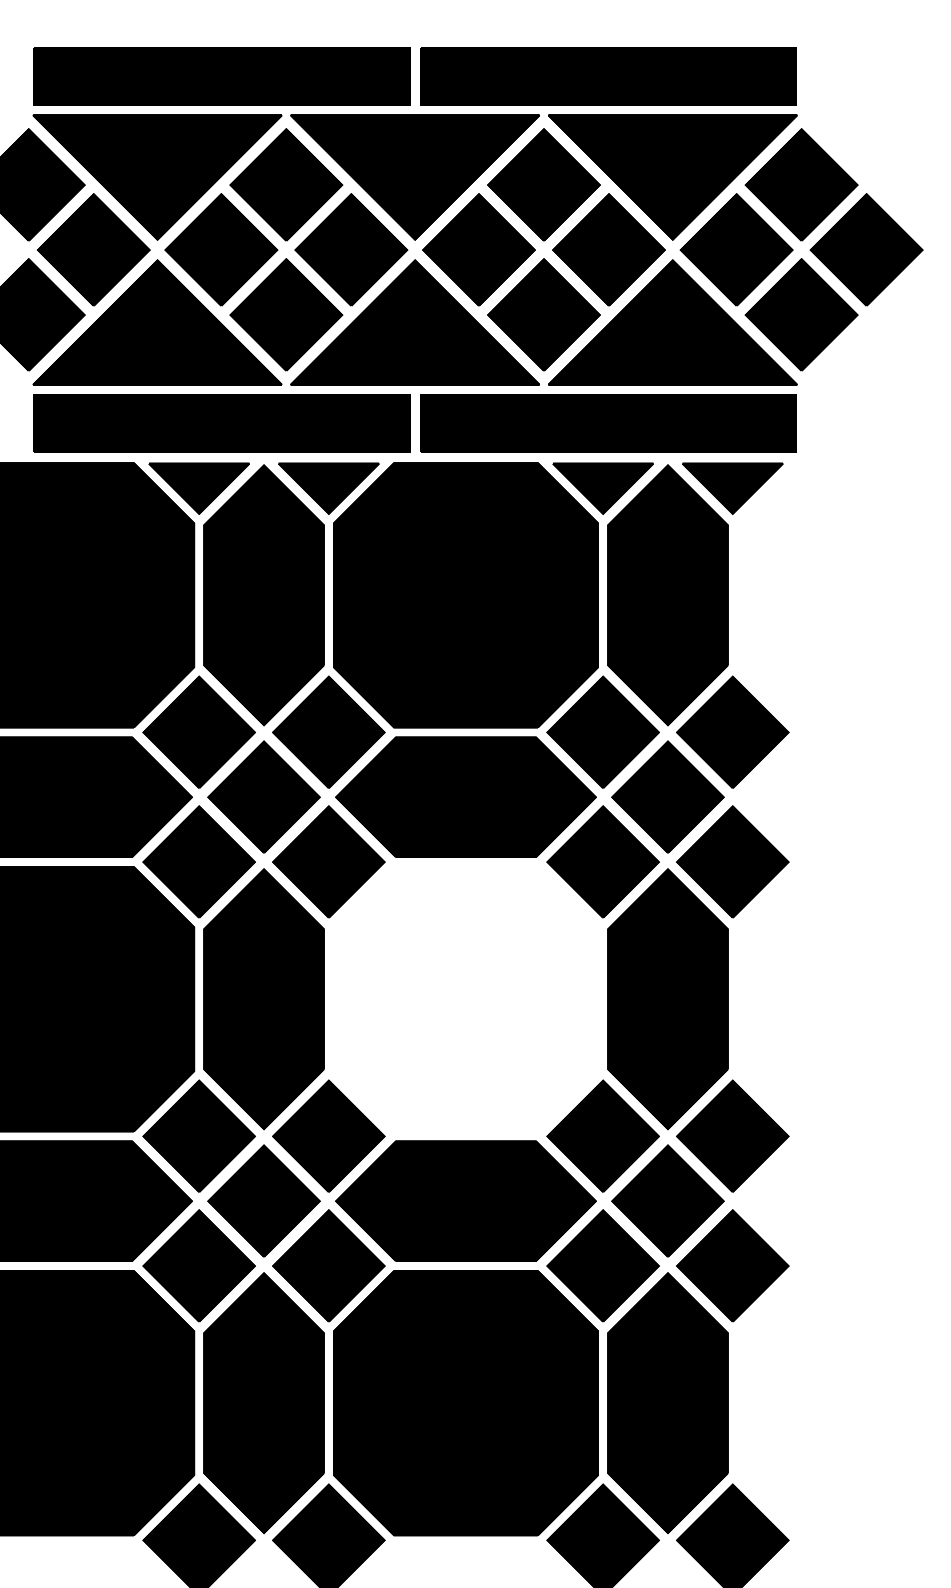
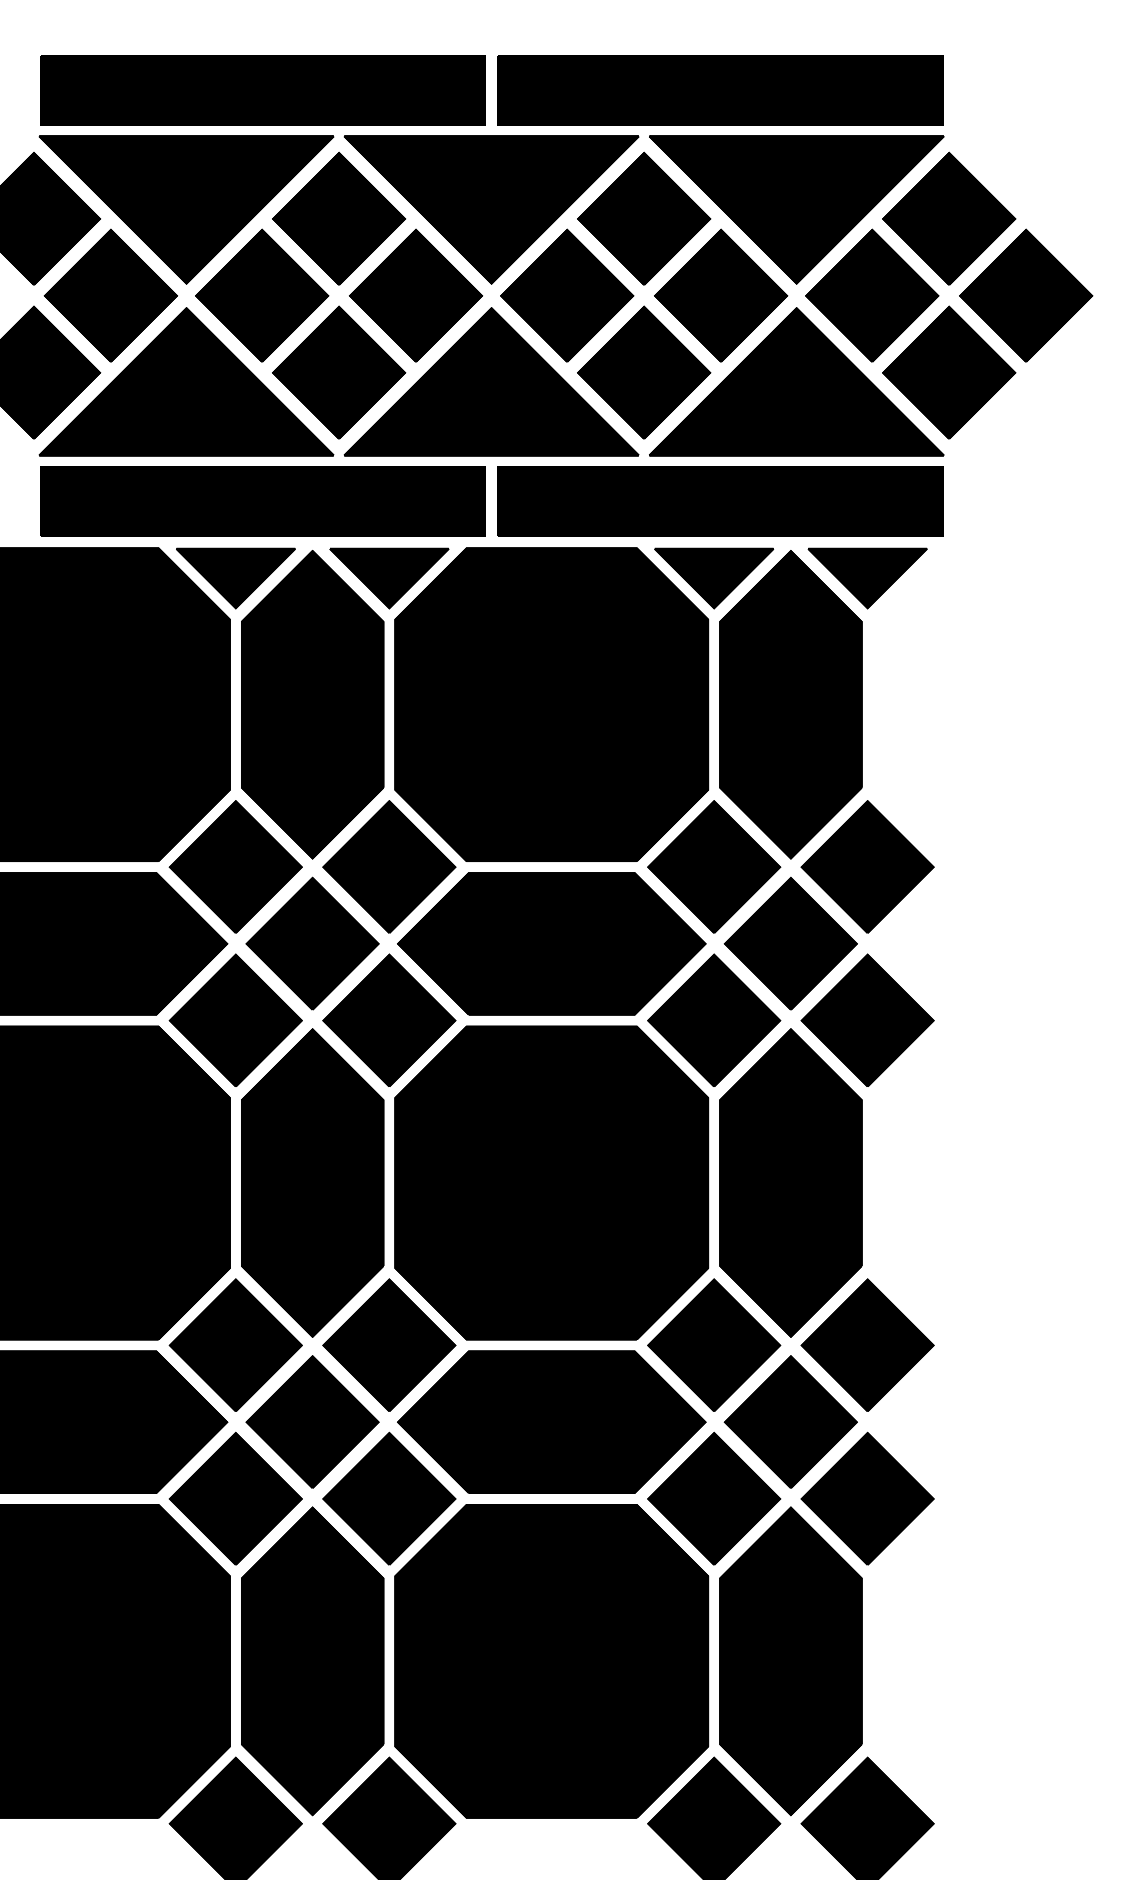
part: (465, 999) -> (551, 1183), added

